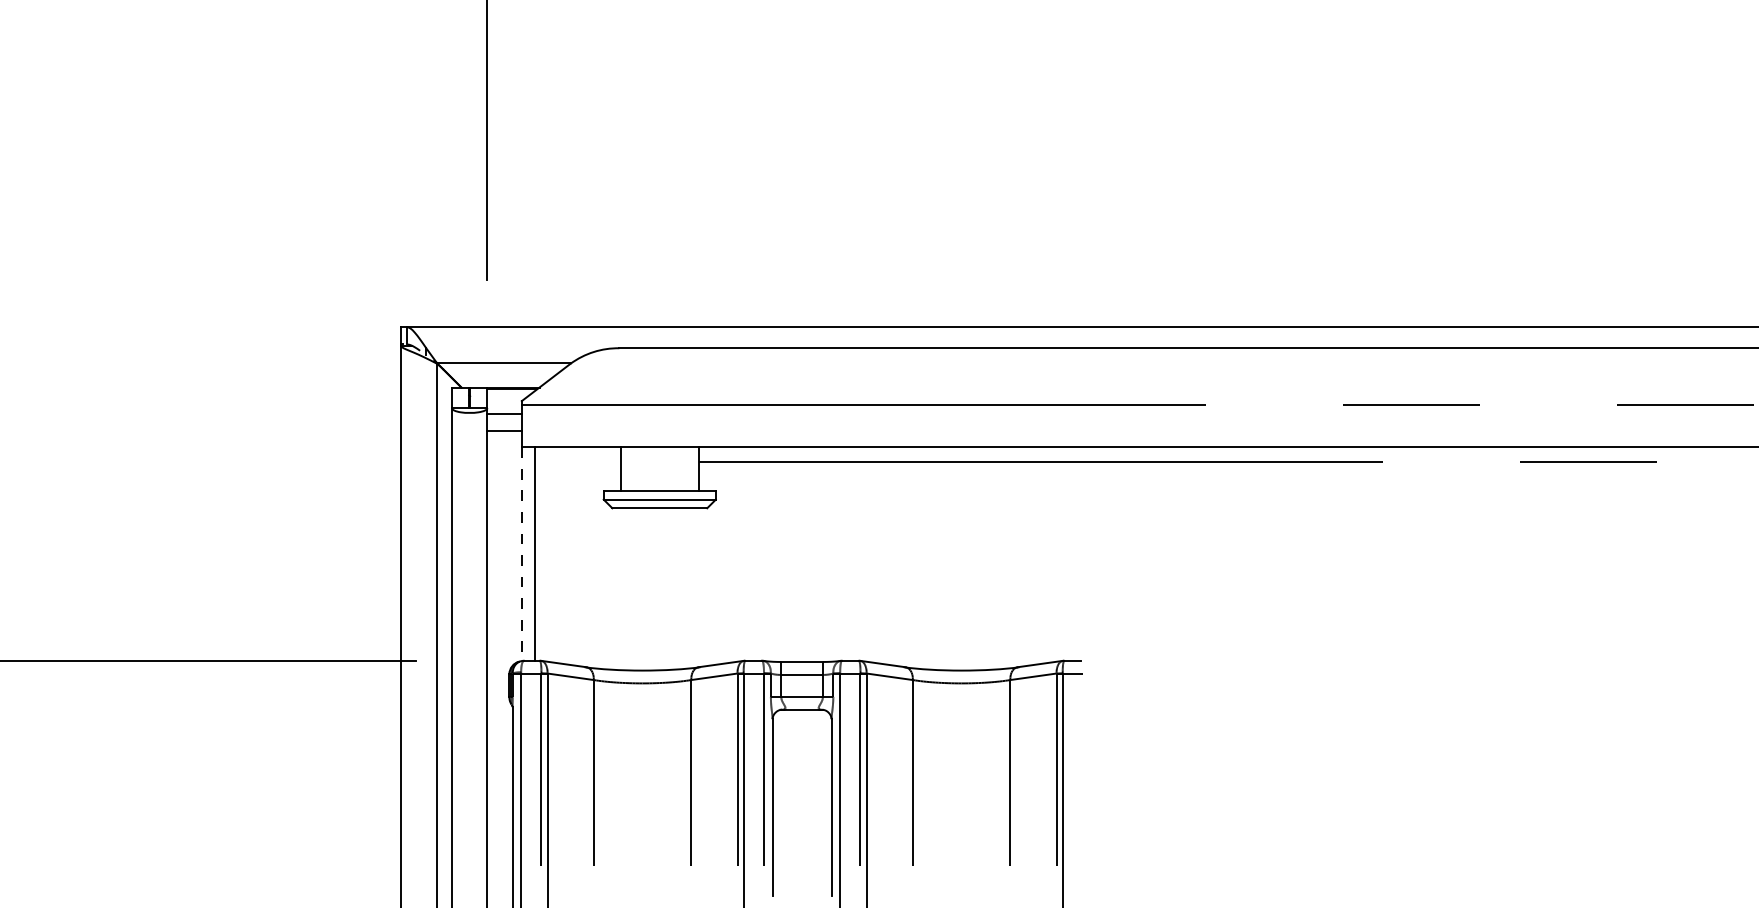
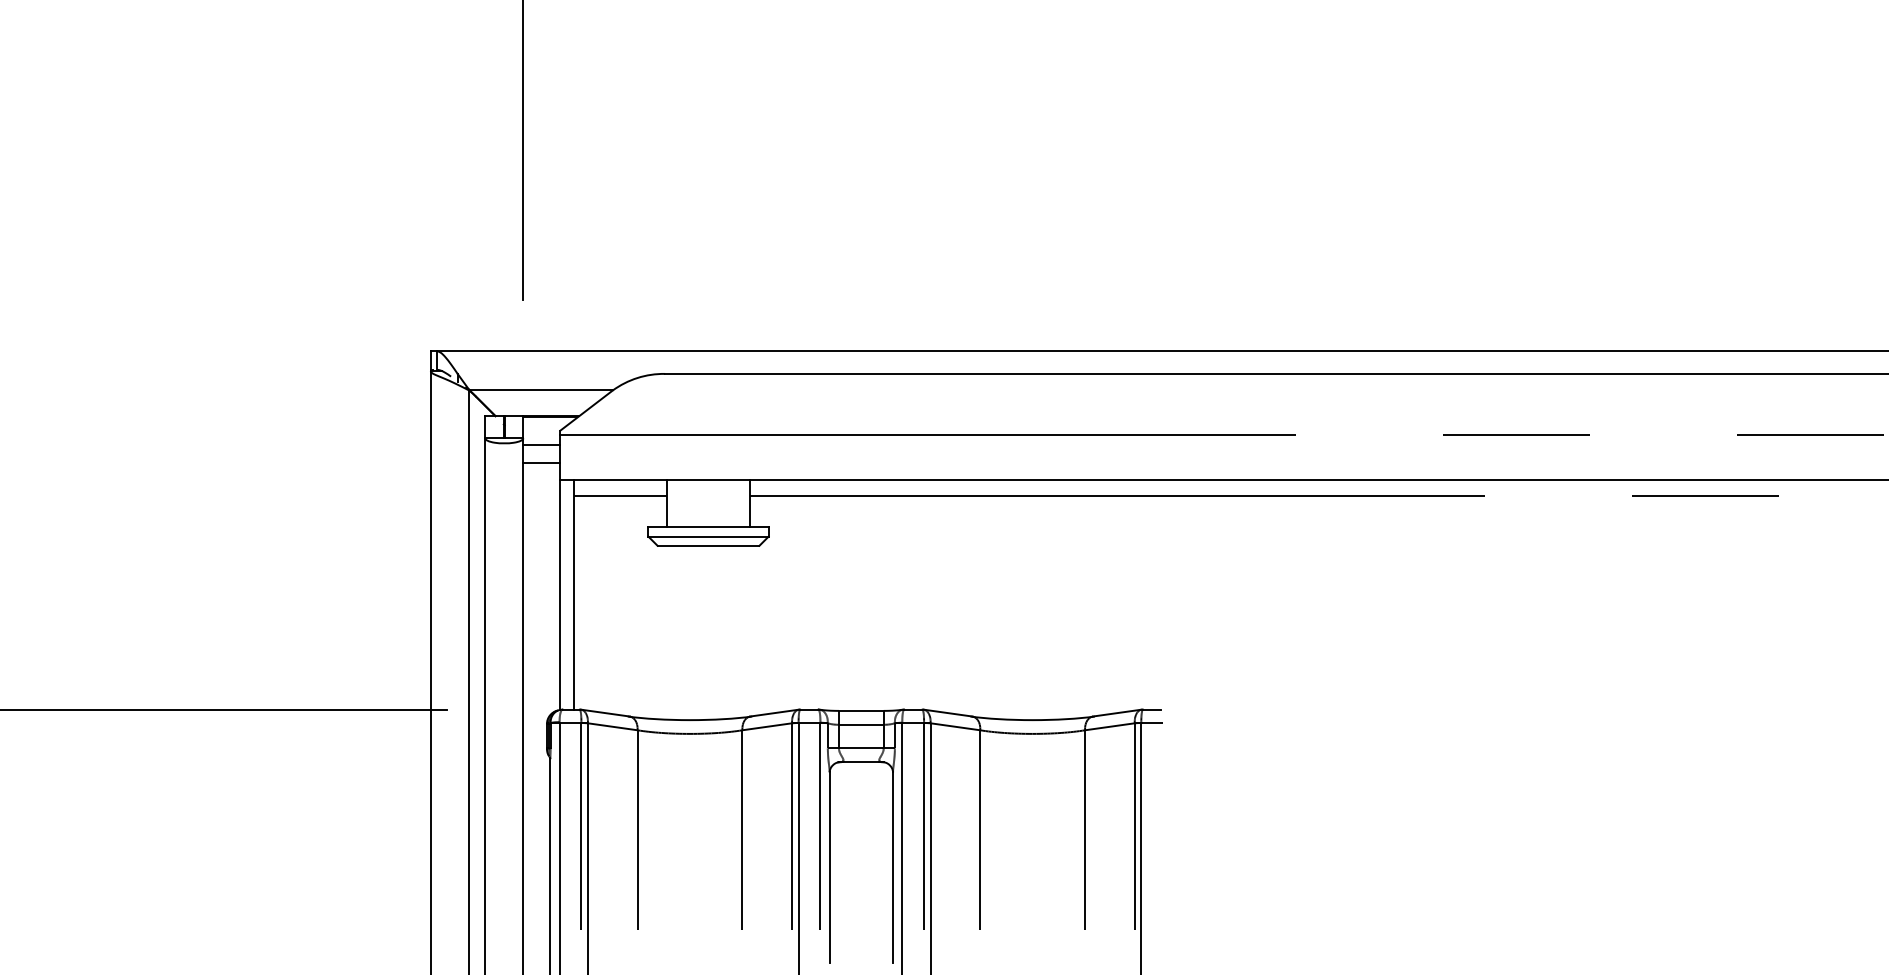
line: (577, 461) -> (620, 495), added
line: (521, 554) -> (559, 595), dashed -> solid

